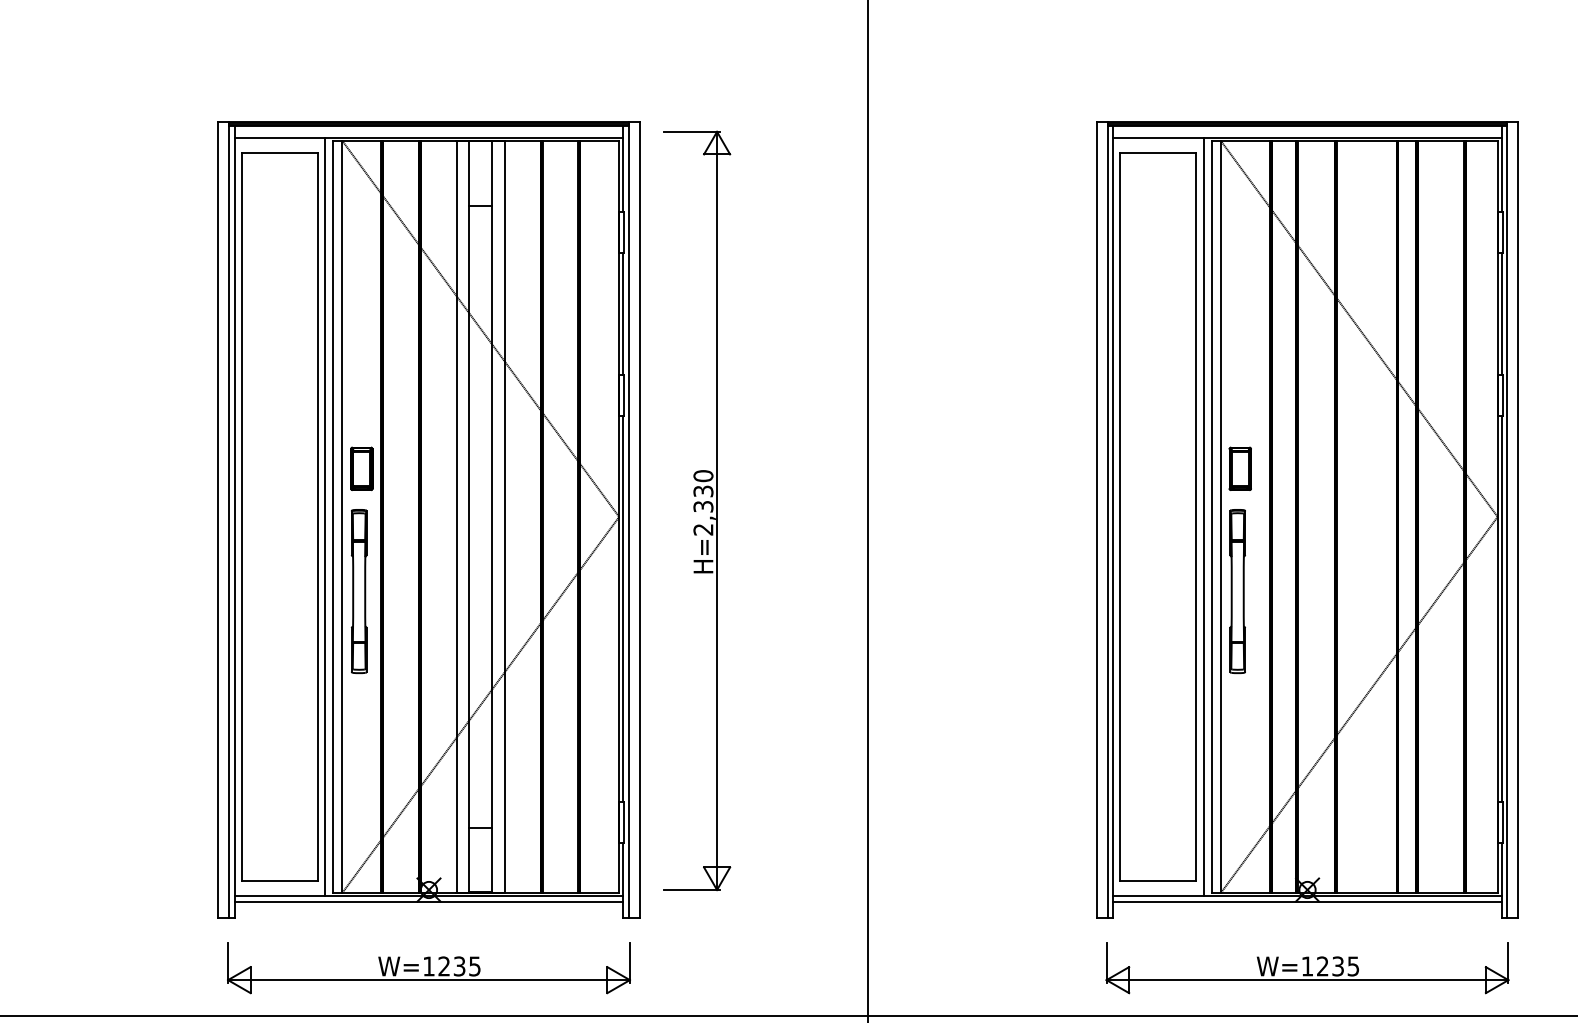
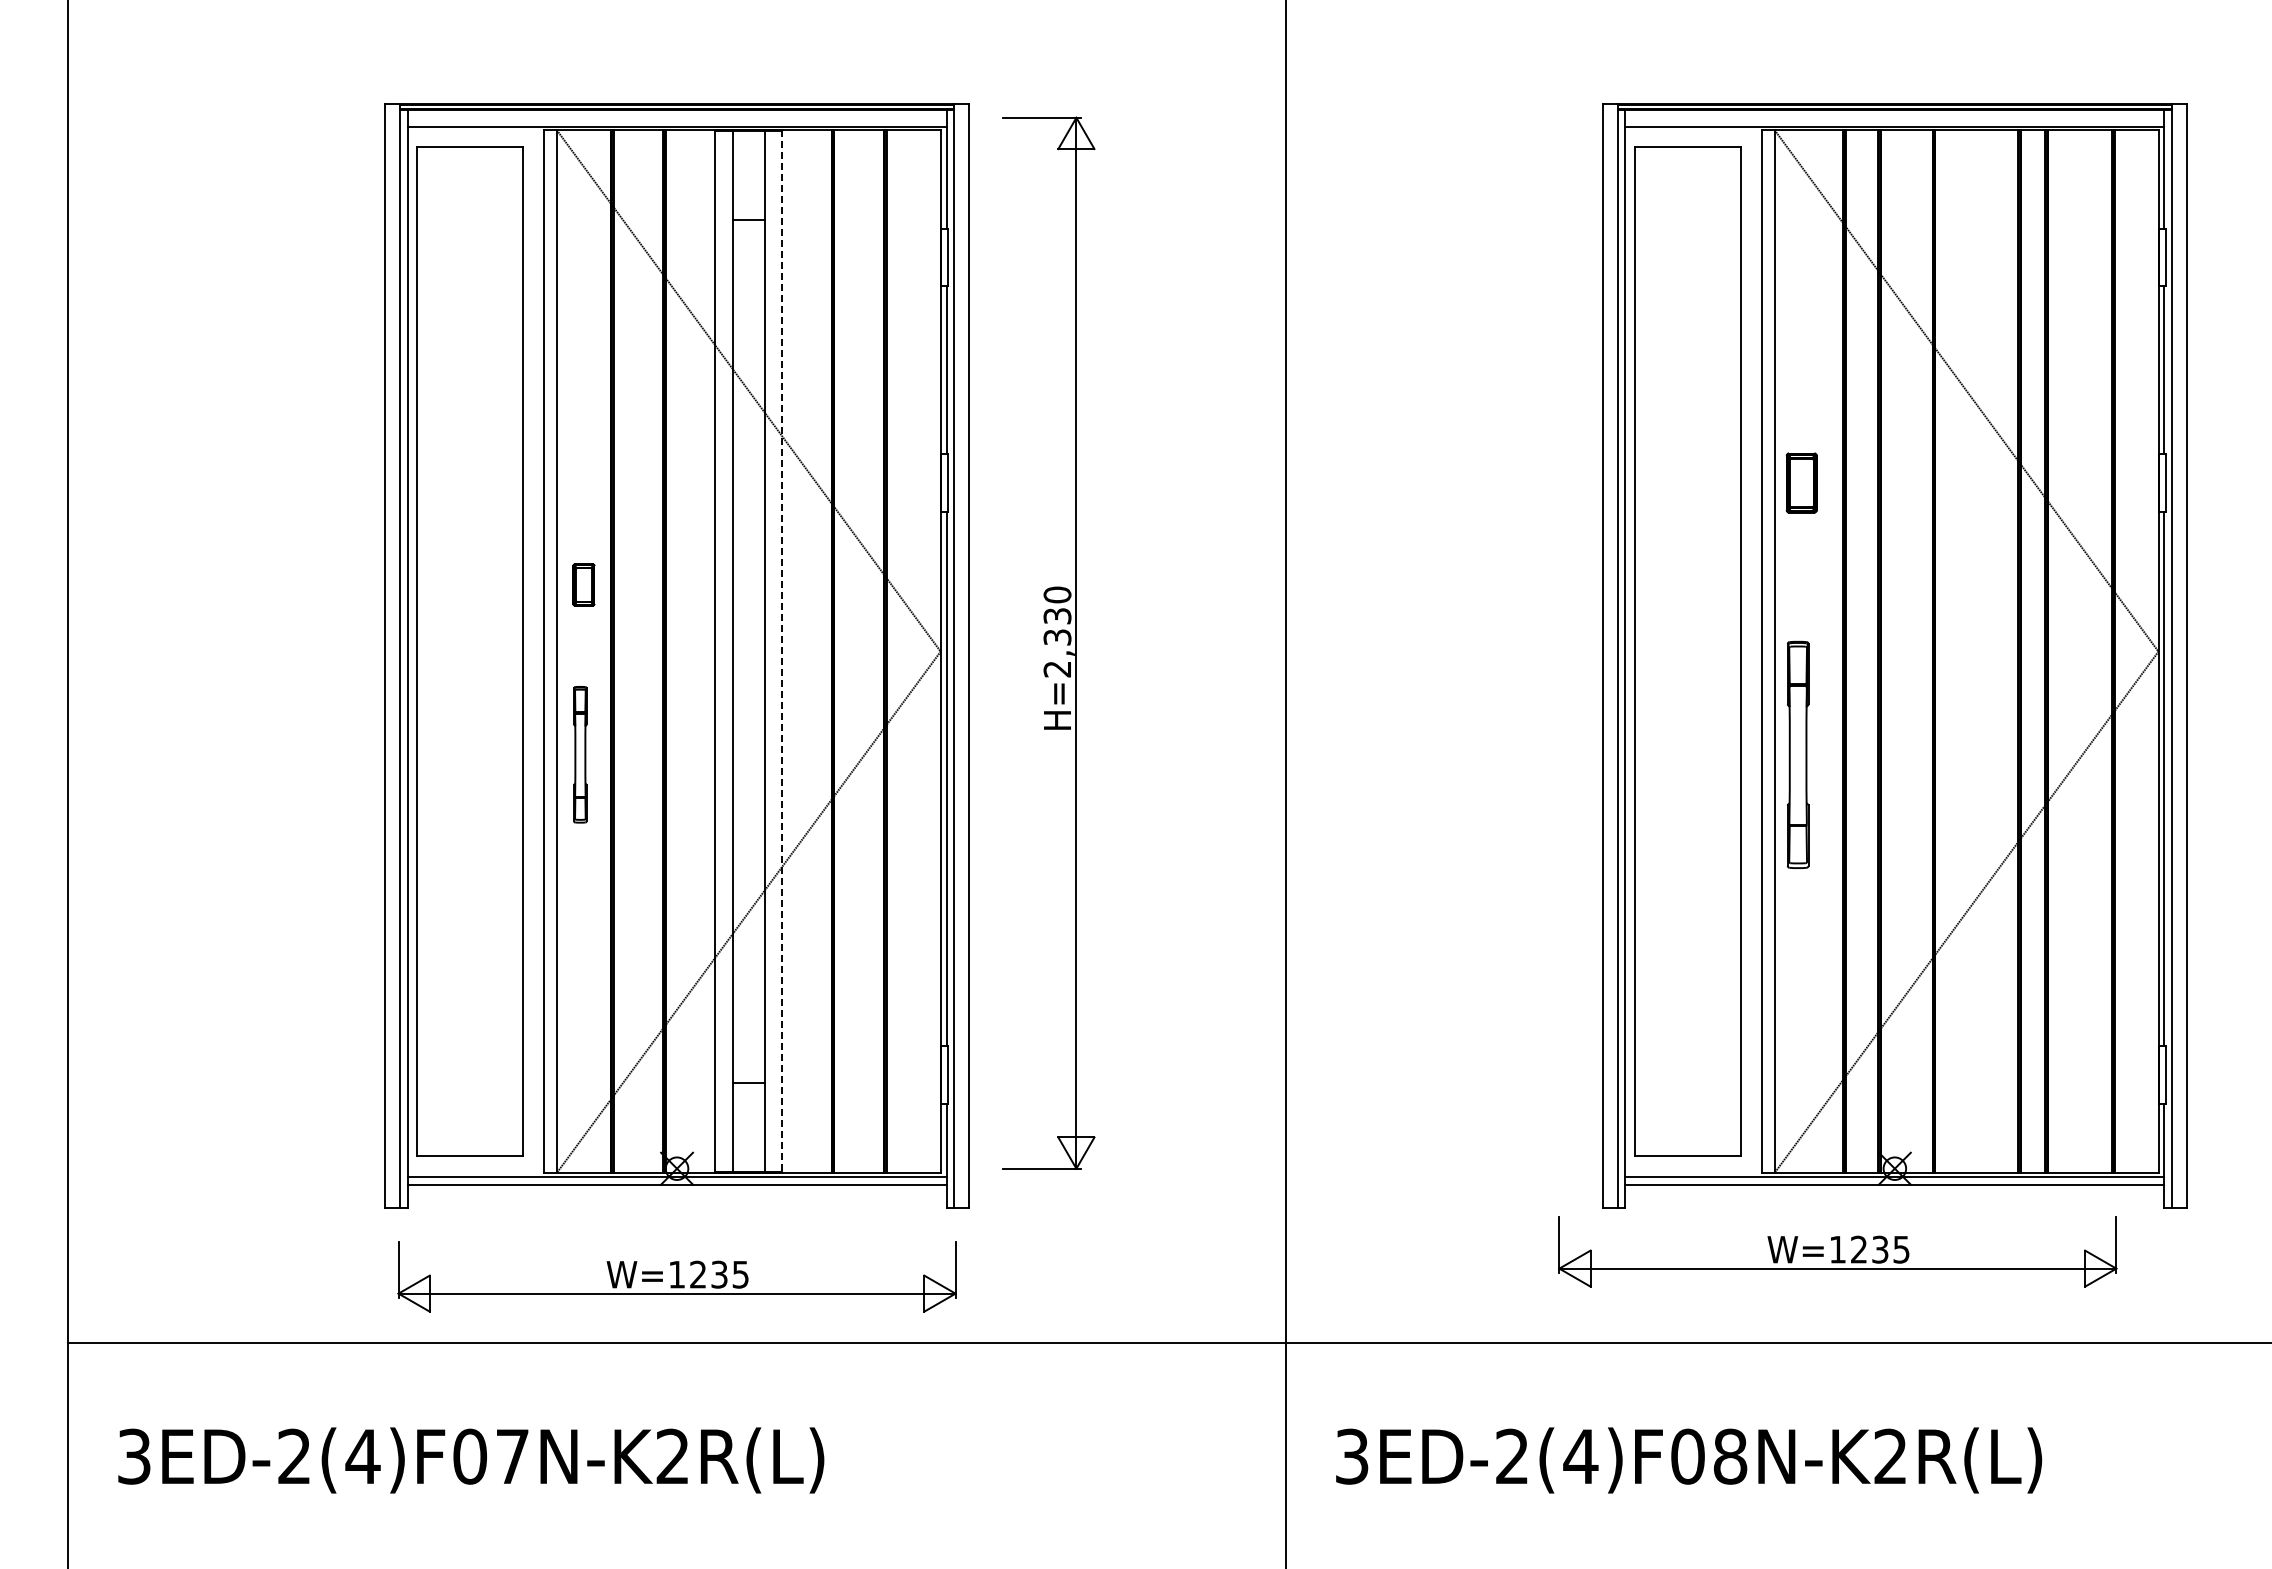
part: (361, 468) -> (583, 584), size x0.7
part: (1240, 468) -> (1801, 482), moved
line: (324, 516) -> (532, 651), removed
line: (1203, 516) -> (1750, 651), removed
line: (505, 517) -> (782, 652), solid -> dashed
part: (359, 591) -> (580, 754), size x0.6
part: (1307, 967) -> (1837, 1251), moved

